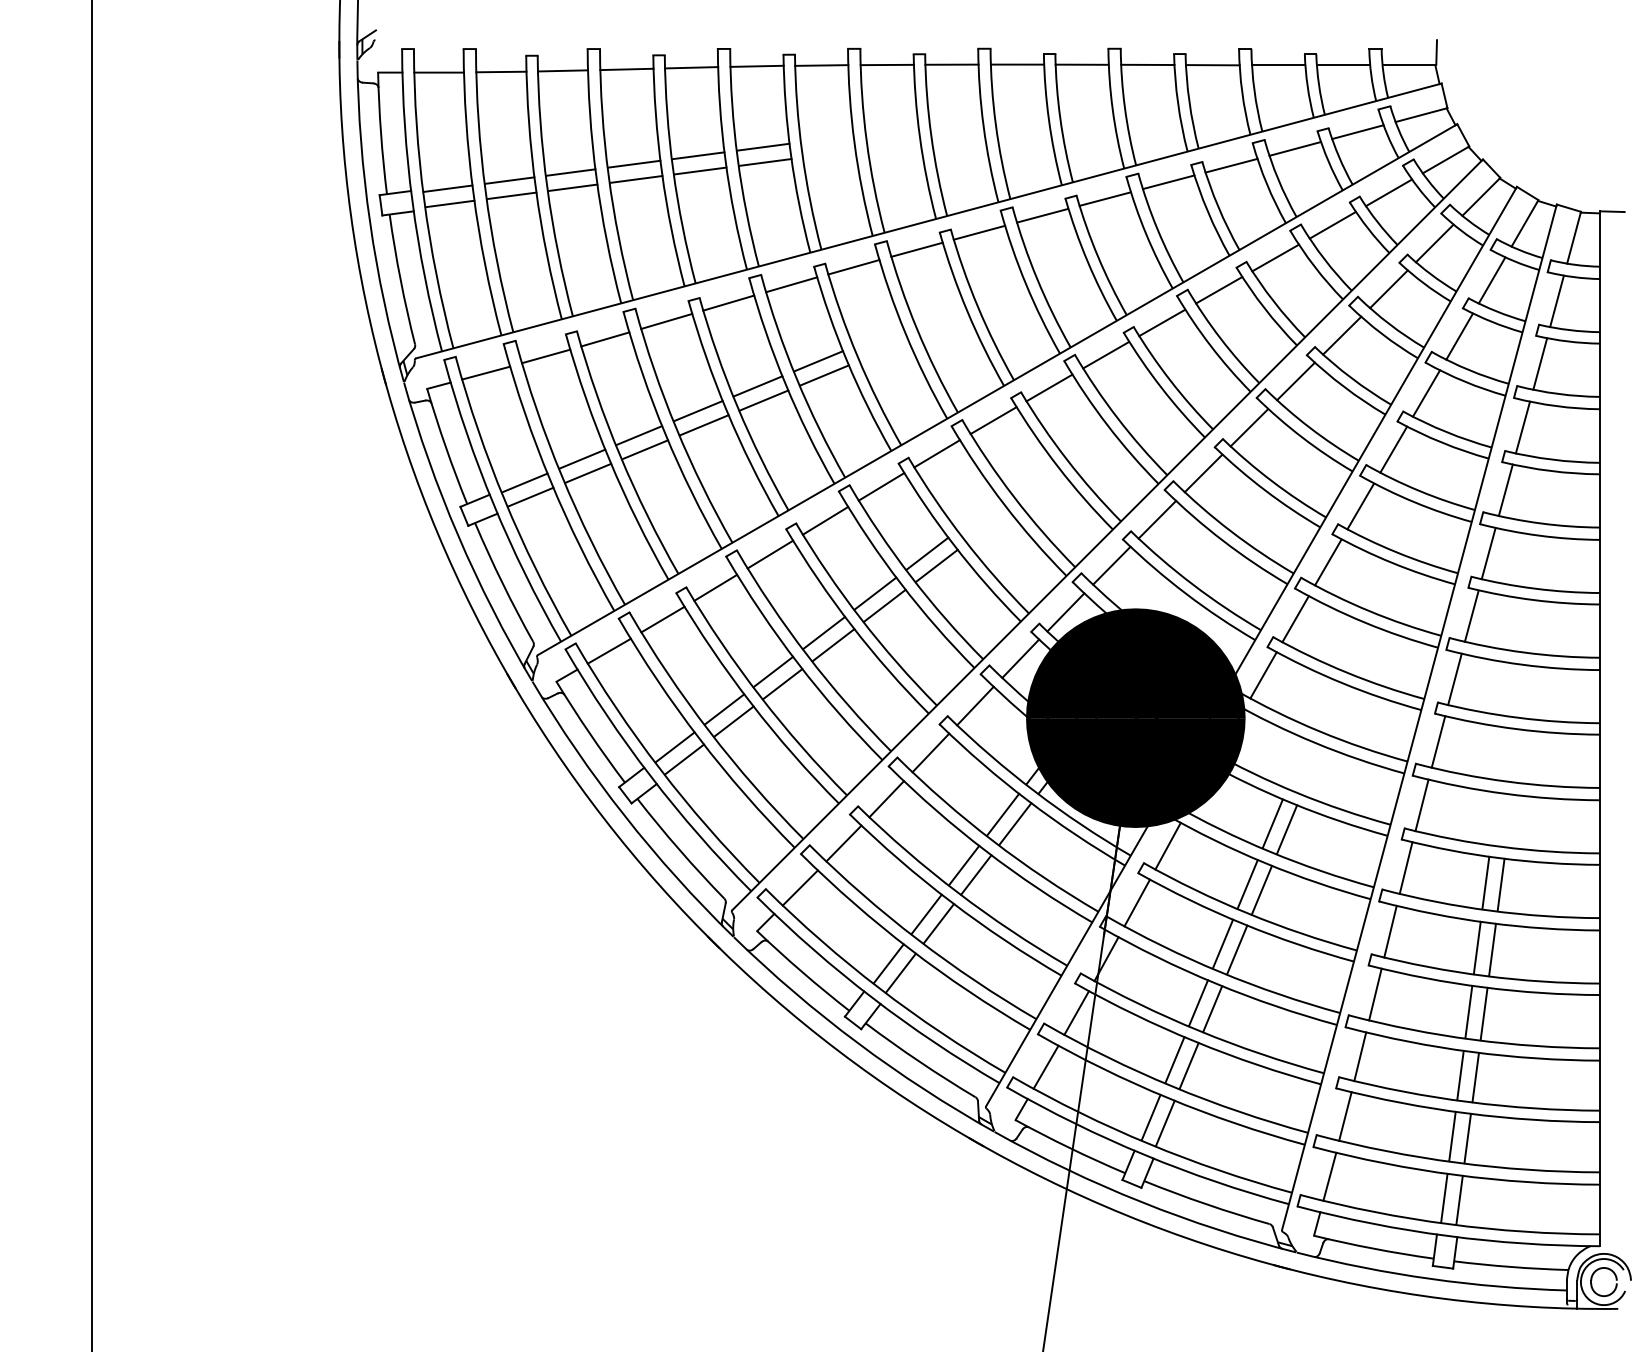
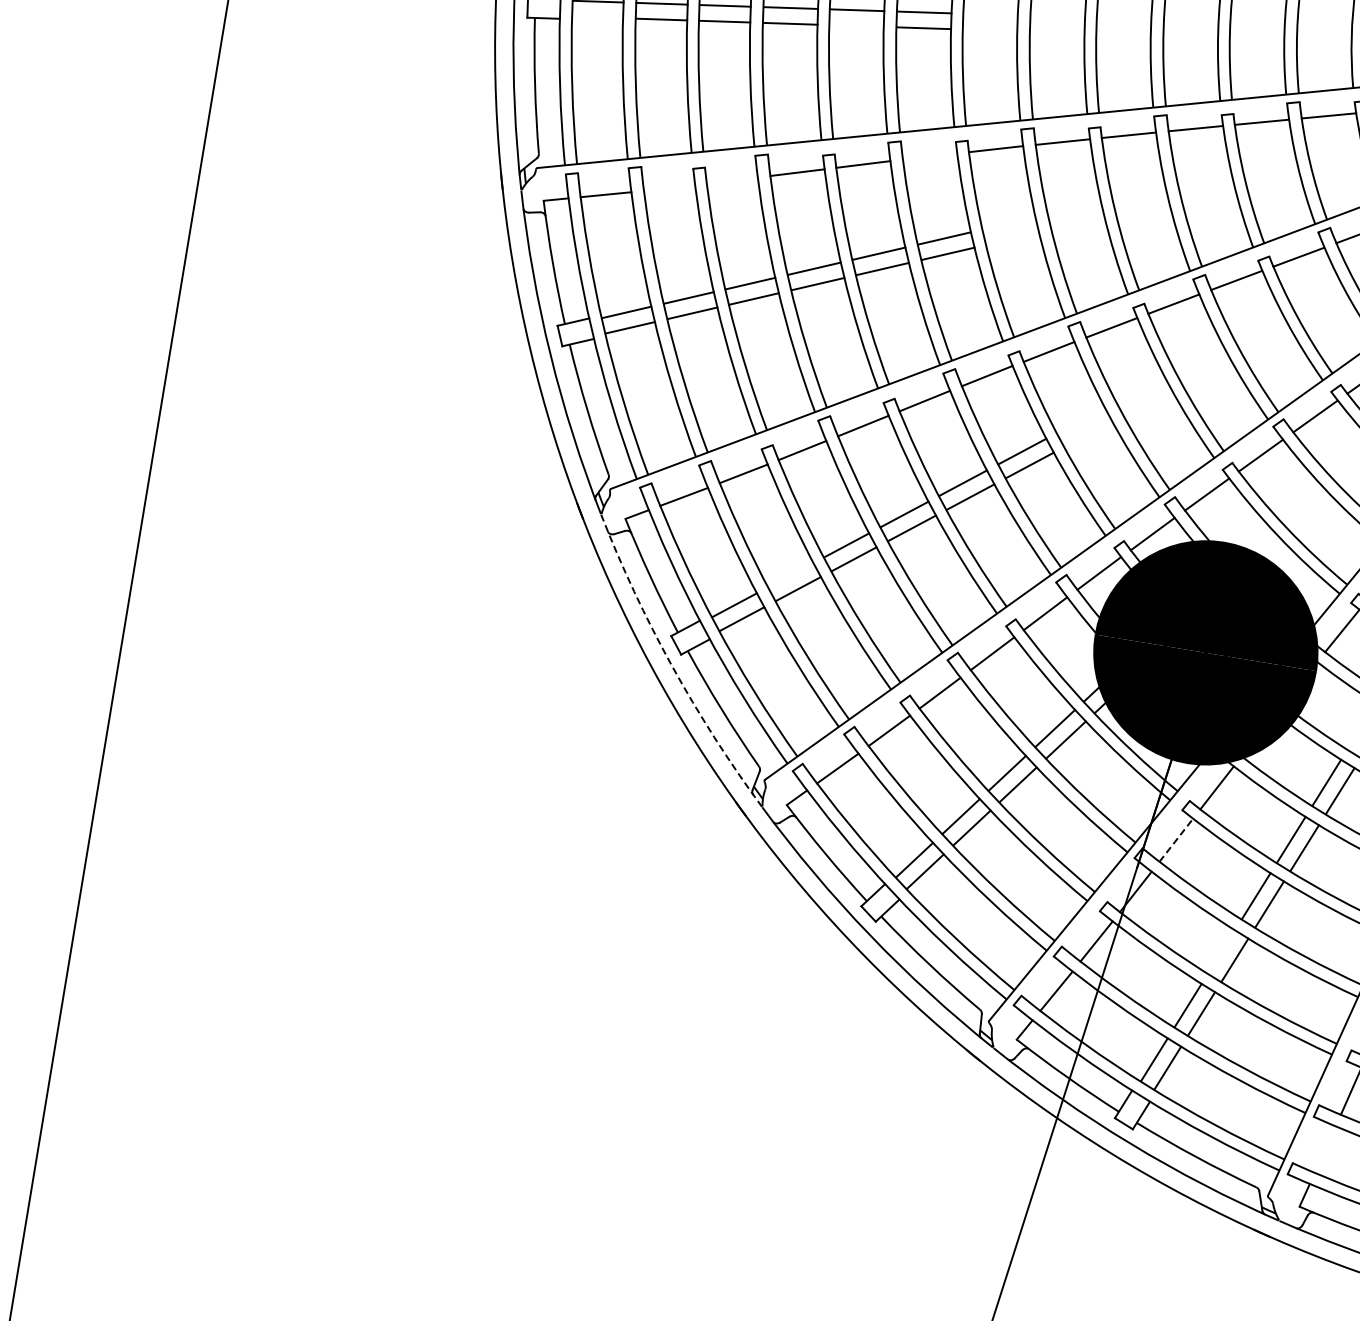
line: (700, 170) -> (856, 25), removed
line: (449, 203) -> (597, 16), removed
line: (791, 284) -> (929, 156), removed
line: (605, 339) -> (732, 180), removed
line: (545, 356) -> (668, 187), removed
line: (724, 709) -> (790, 575), removed
arc: (624, 815) -> (671, 665), solid -> dashed
line: (1137, 903) -> (1176, 840), solid -> dashed
line: (1197, 1003) -> (1220, 952), removed
line: (1329, 1176) -> (1325, 1149), removed

